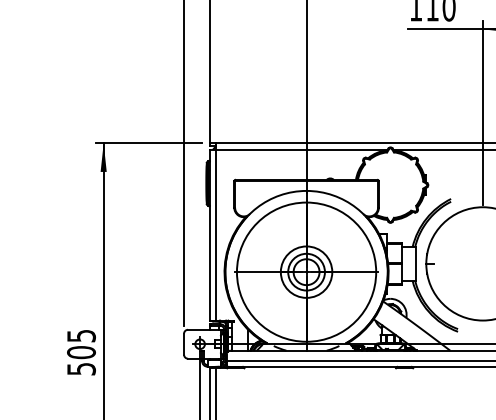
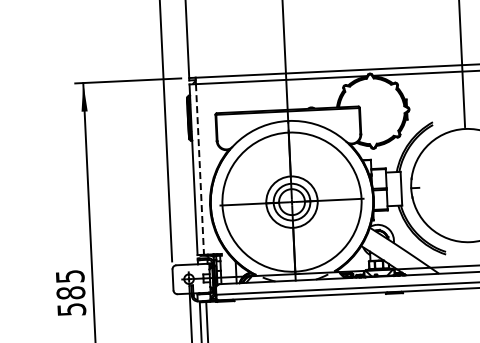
line: (216, 235) -> (200, 169), solid -> dashed
text: (81, 352) -> (70, 292), 505 -> 585

